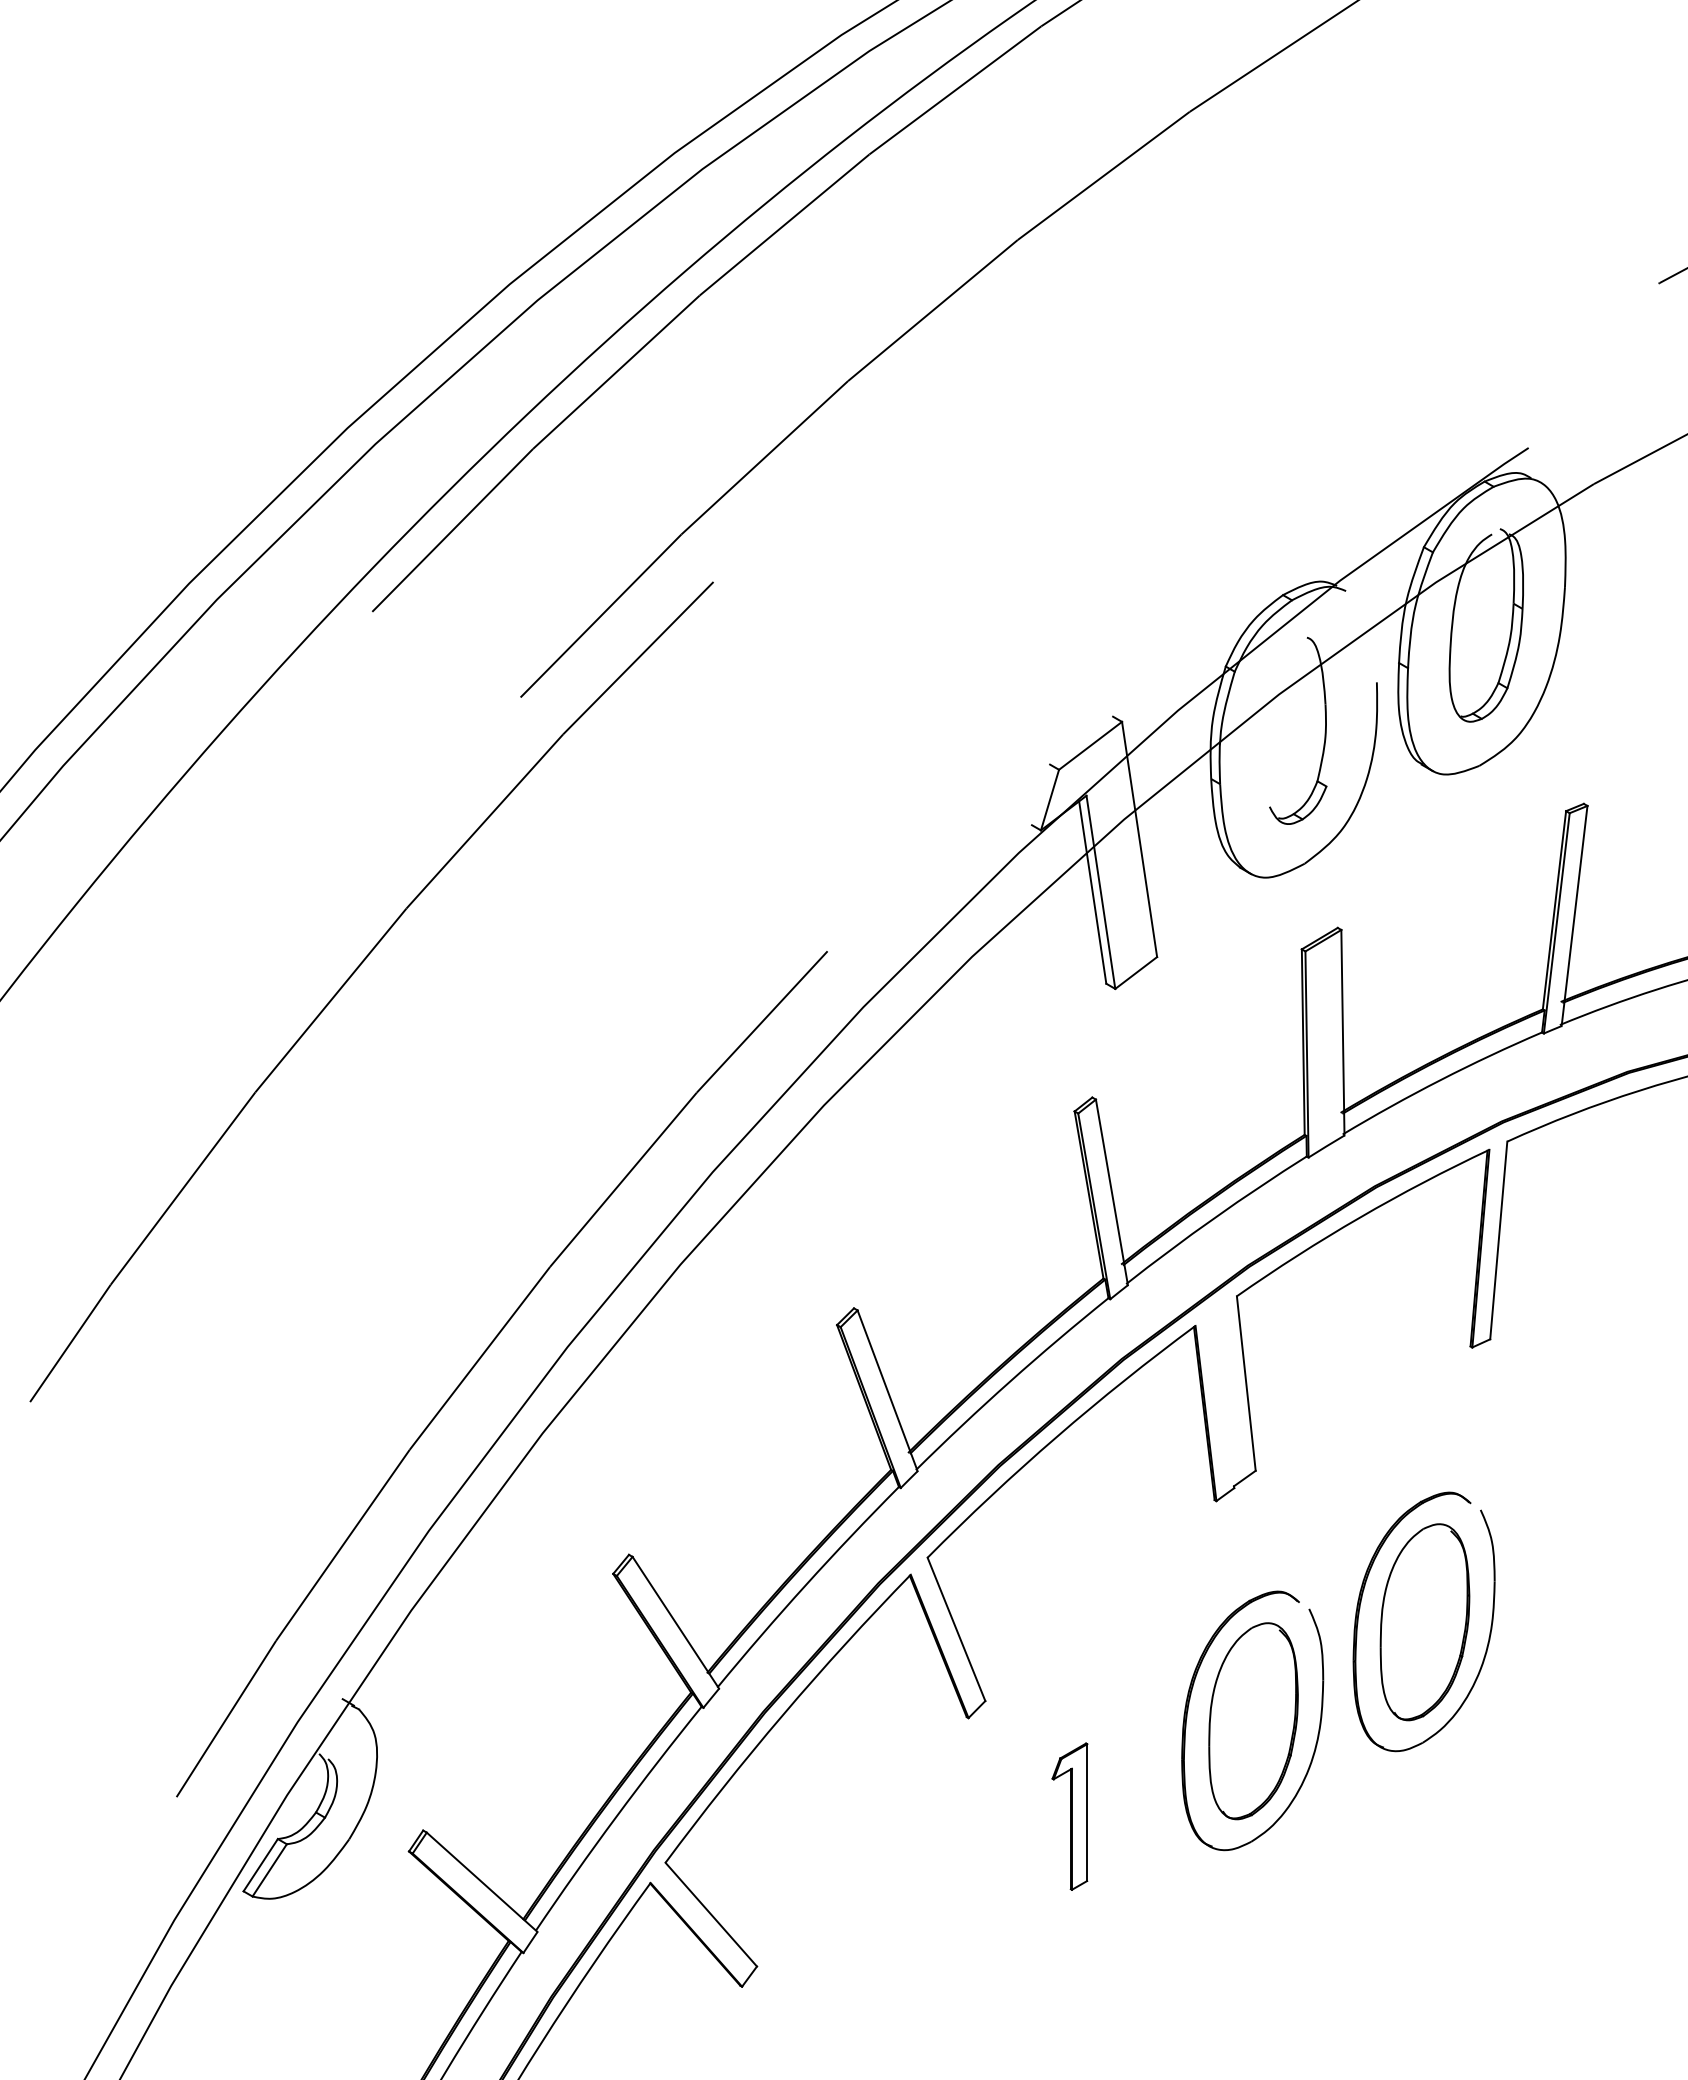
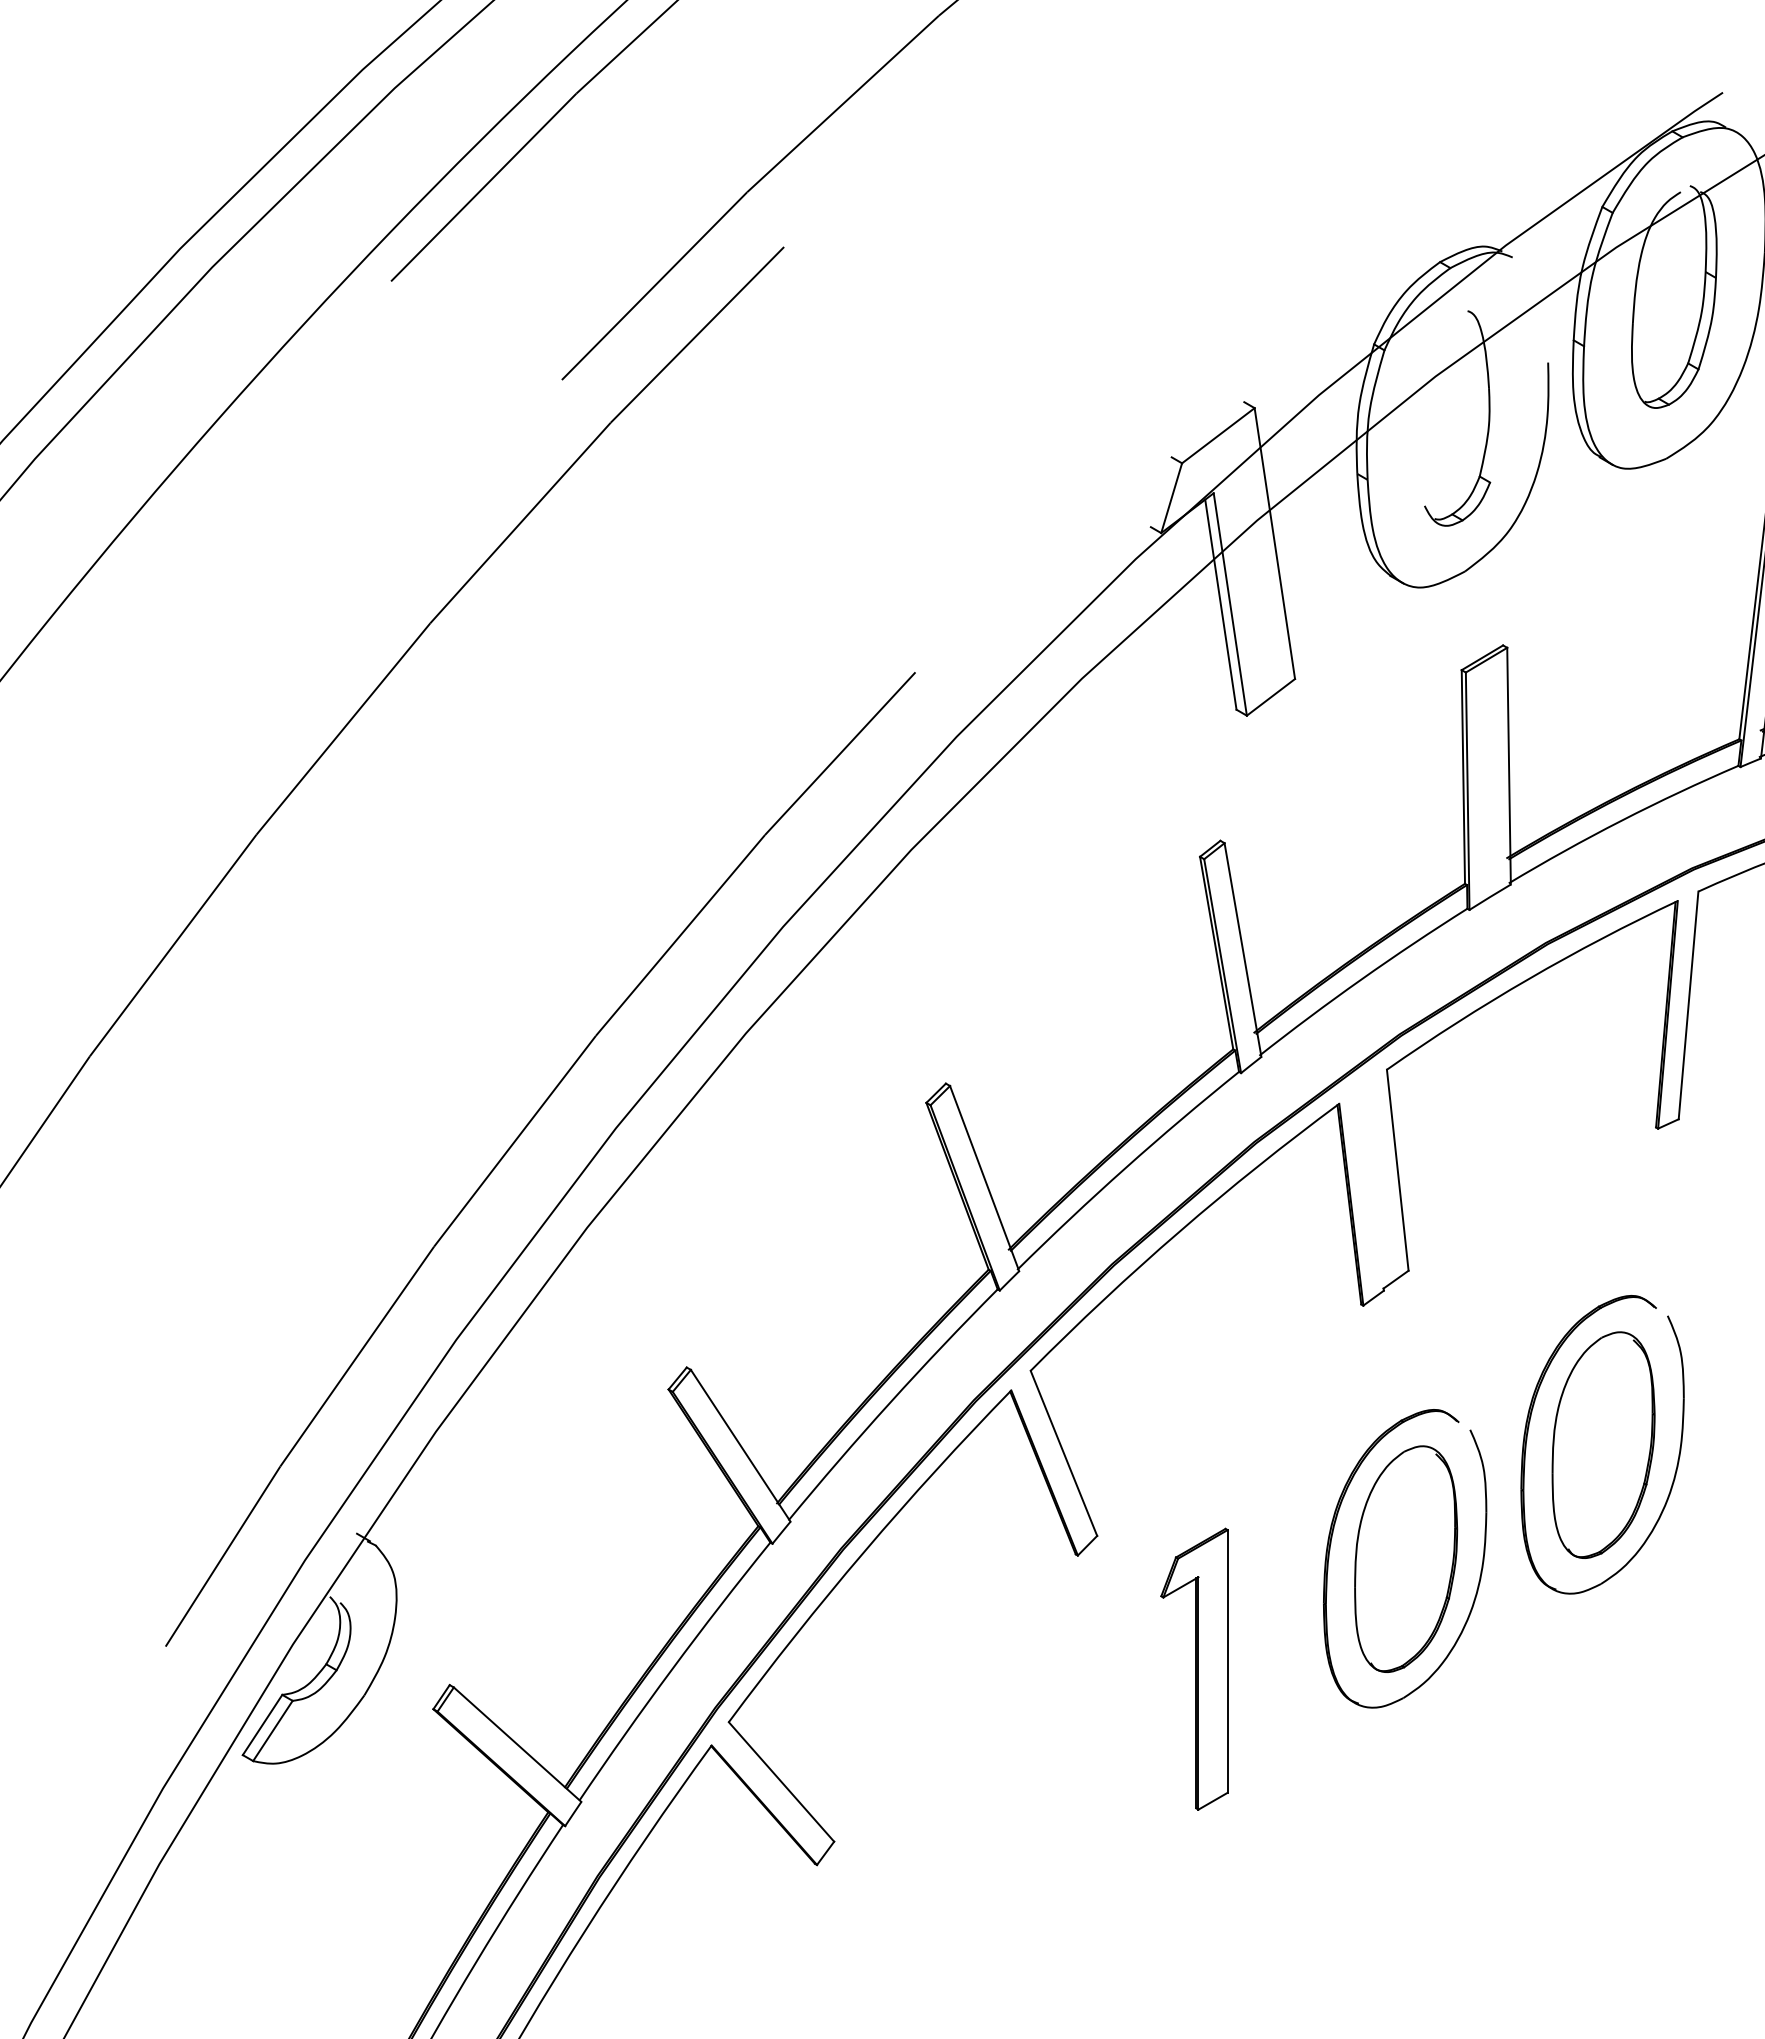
part: (1069, 1816) -> (1194, 1668), size x1.67

